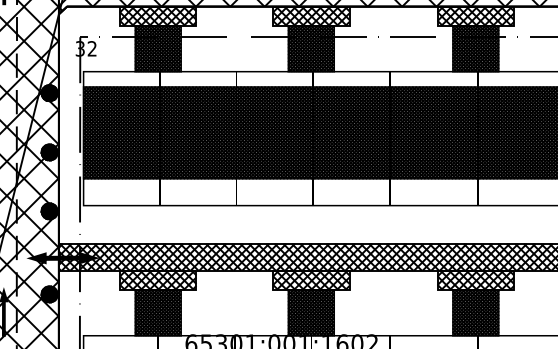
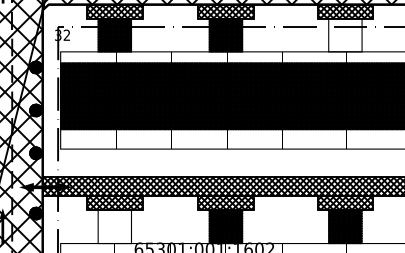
hatch: (476, 47) -> (345, 34), removed
hatch: (157, 312) -> (114, 226), removed

